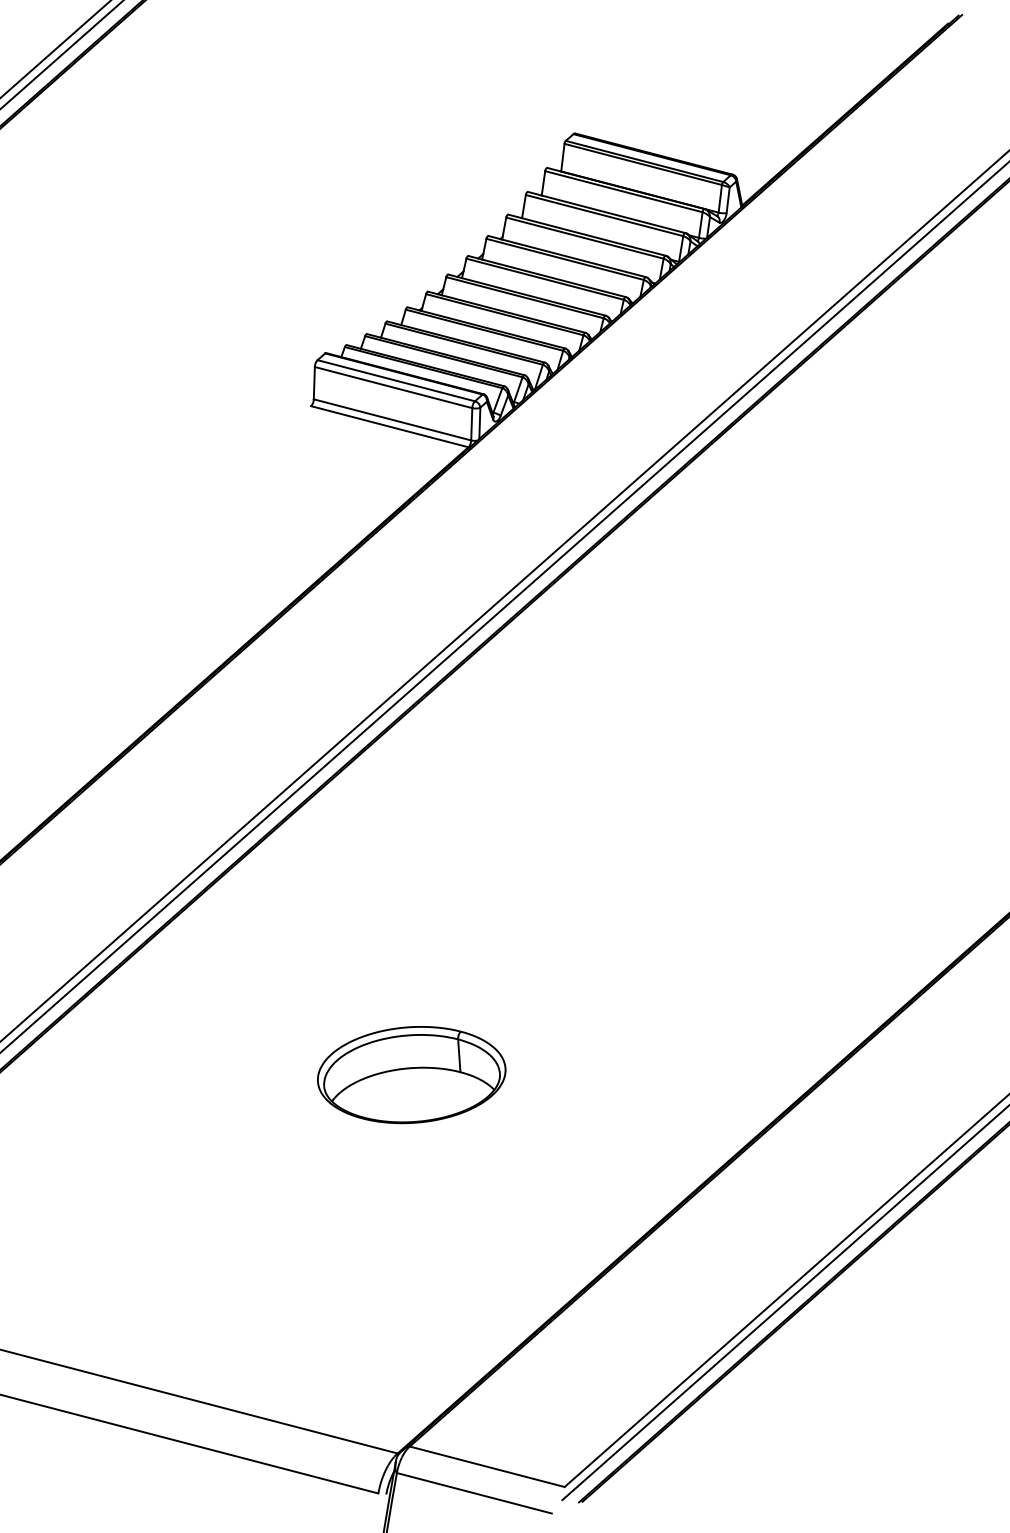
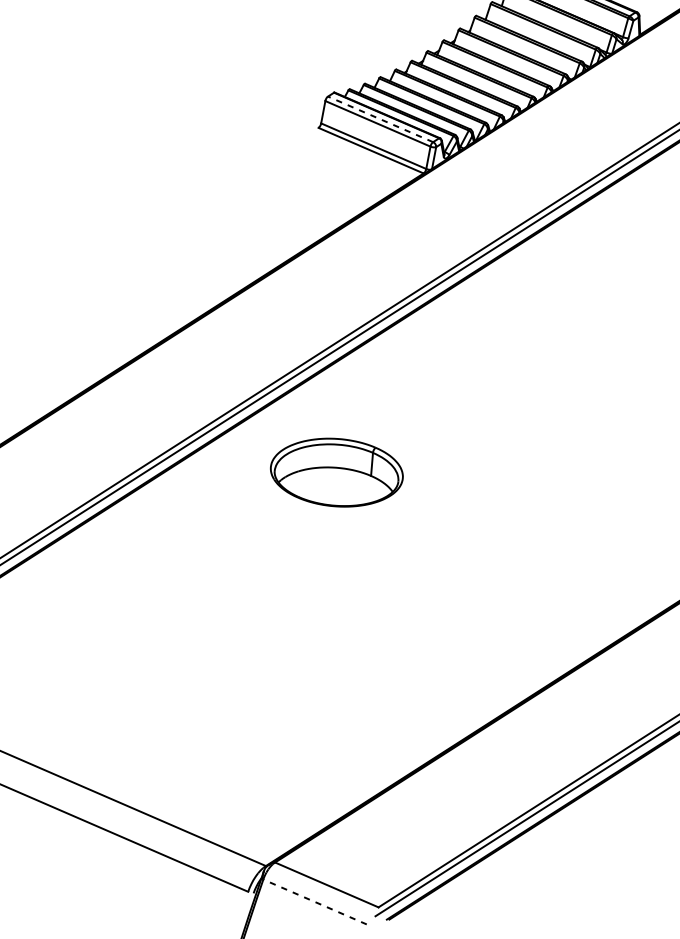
line: (395, 380) -> (380, 119), solid -> dashed
part: (411, 1075) -> (336, 472), moved
line: (473, 1493) -> (314, 902), solid -> dashed

